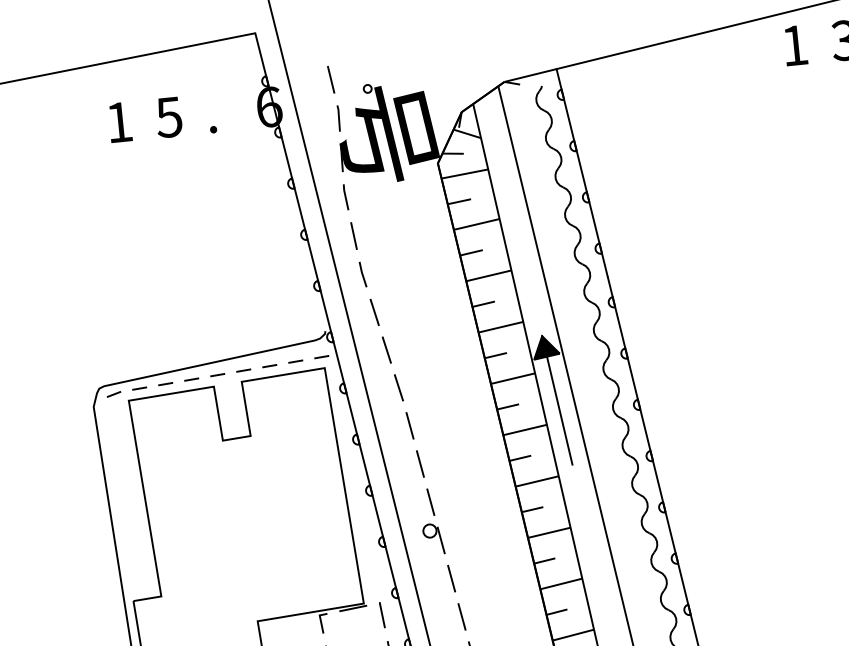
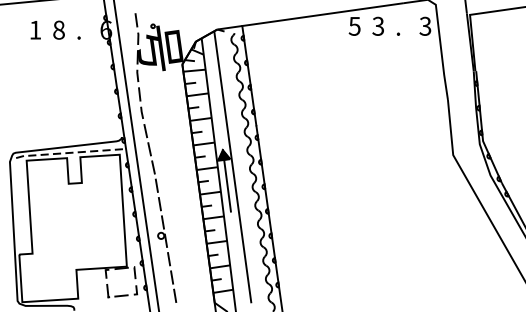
text: (794, 45) -> (354, 26), 1 -> 5
text: (168, 116) -> (58, 29), 5 -> 8

